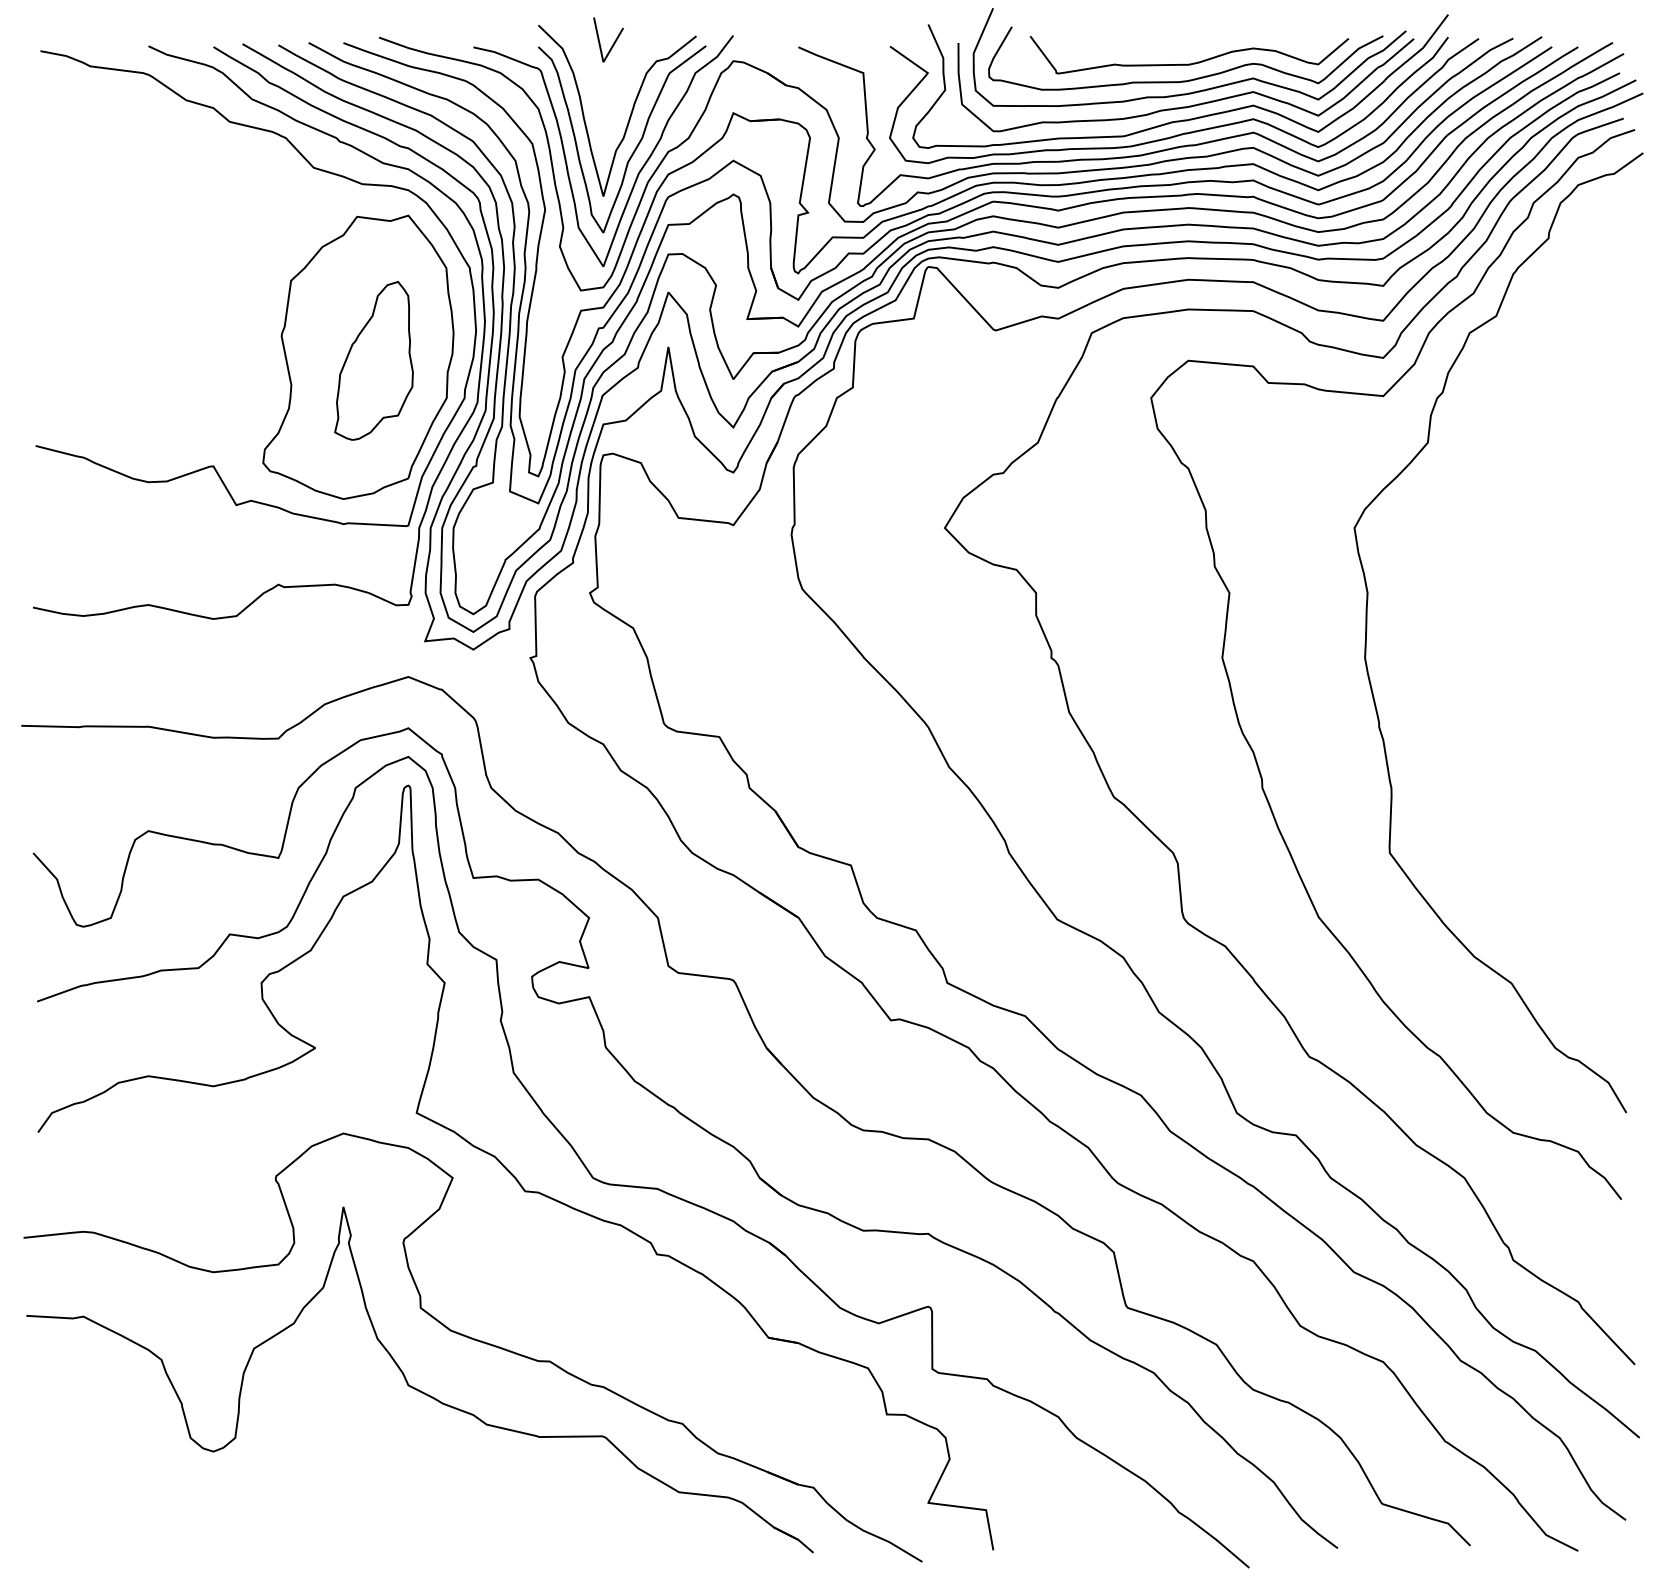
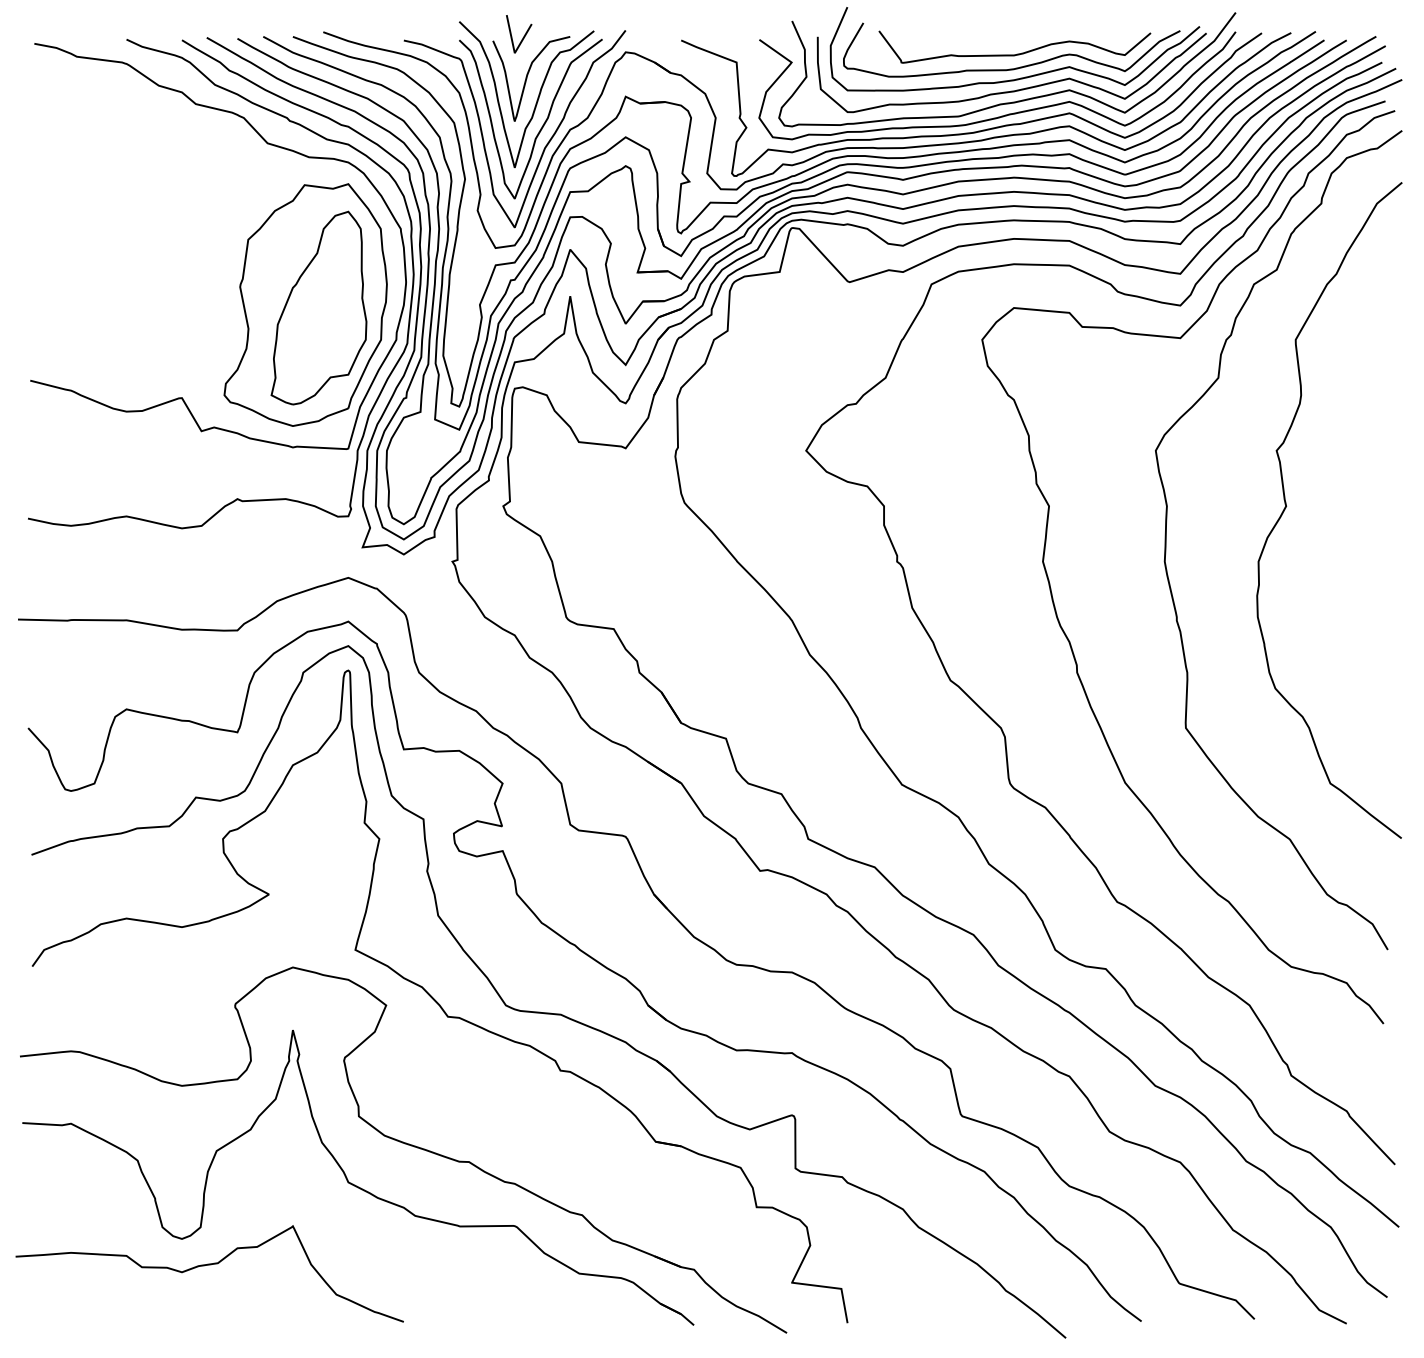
curve: (618, 90) -> (527, 77), added
part: (373, 360) -> (318, 307), size x1.43
curve: (1508, 593) -> (1287, 506), added
curve: (241, 1483) -> (205, 1266), added

